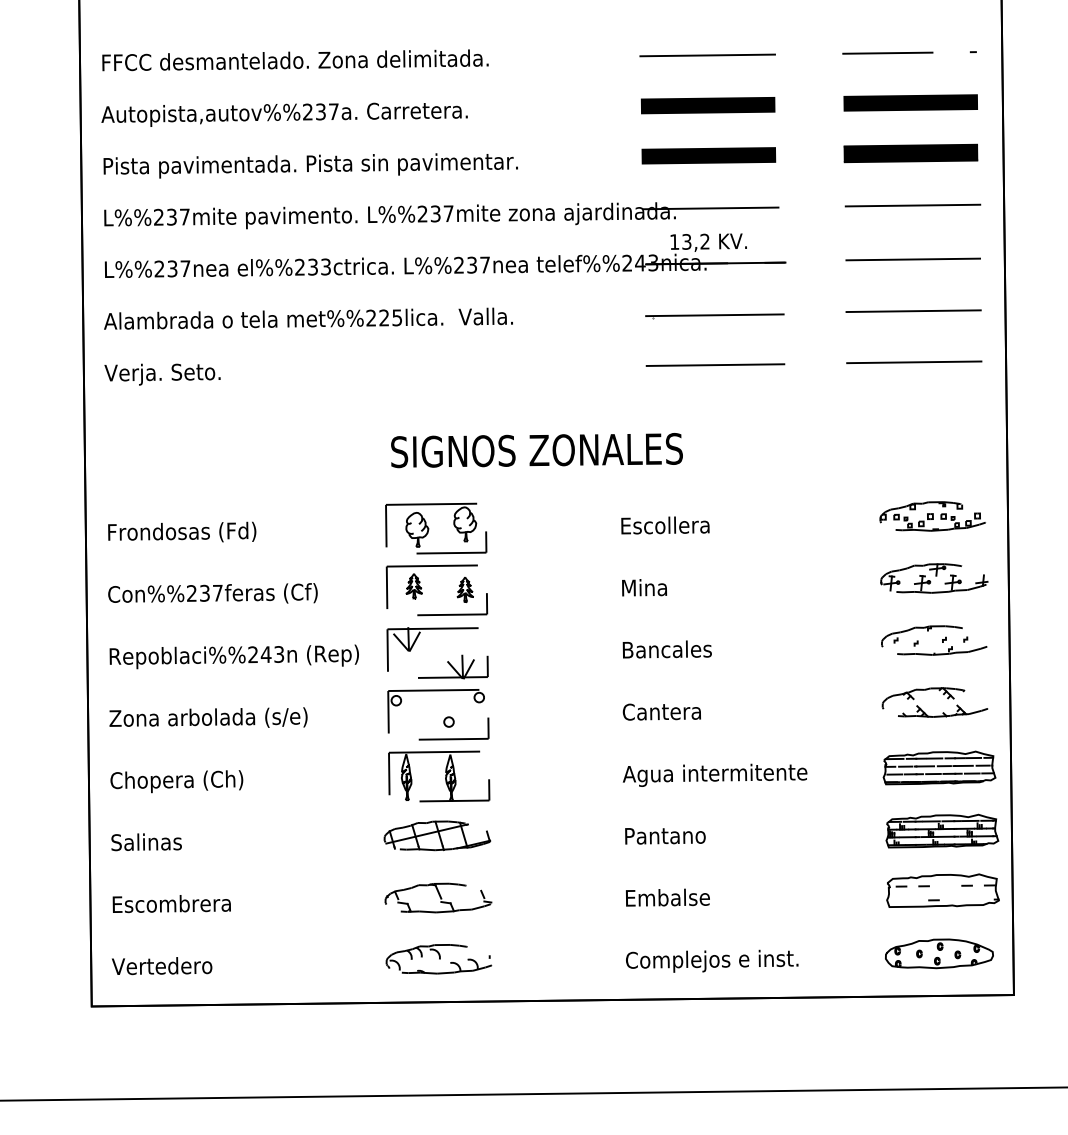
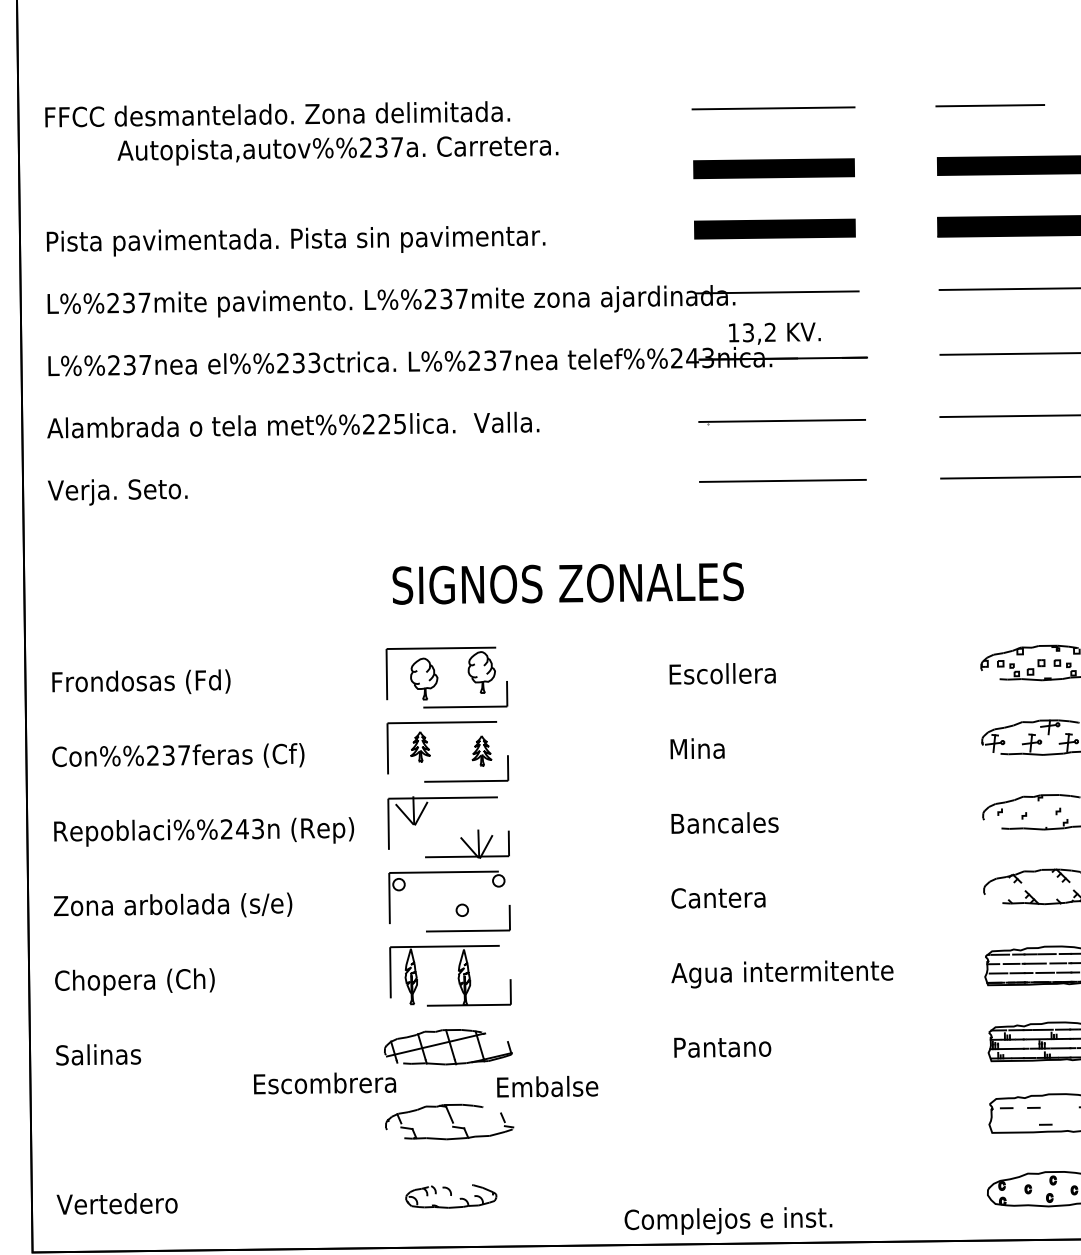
text: (284, 114) -> (337, 150), moved
text: (667, 897) -> (547, 1086), moved
text: (171, 904) -> (324, 1084), moved
part: (438, 959) -> (449, 1195), size x0.7
text: (712, 960) -> (728, 1220), moved

